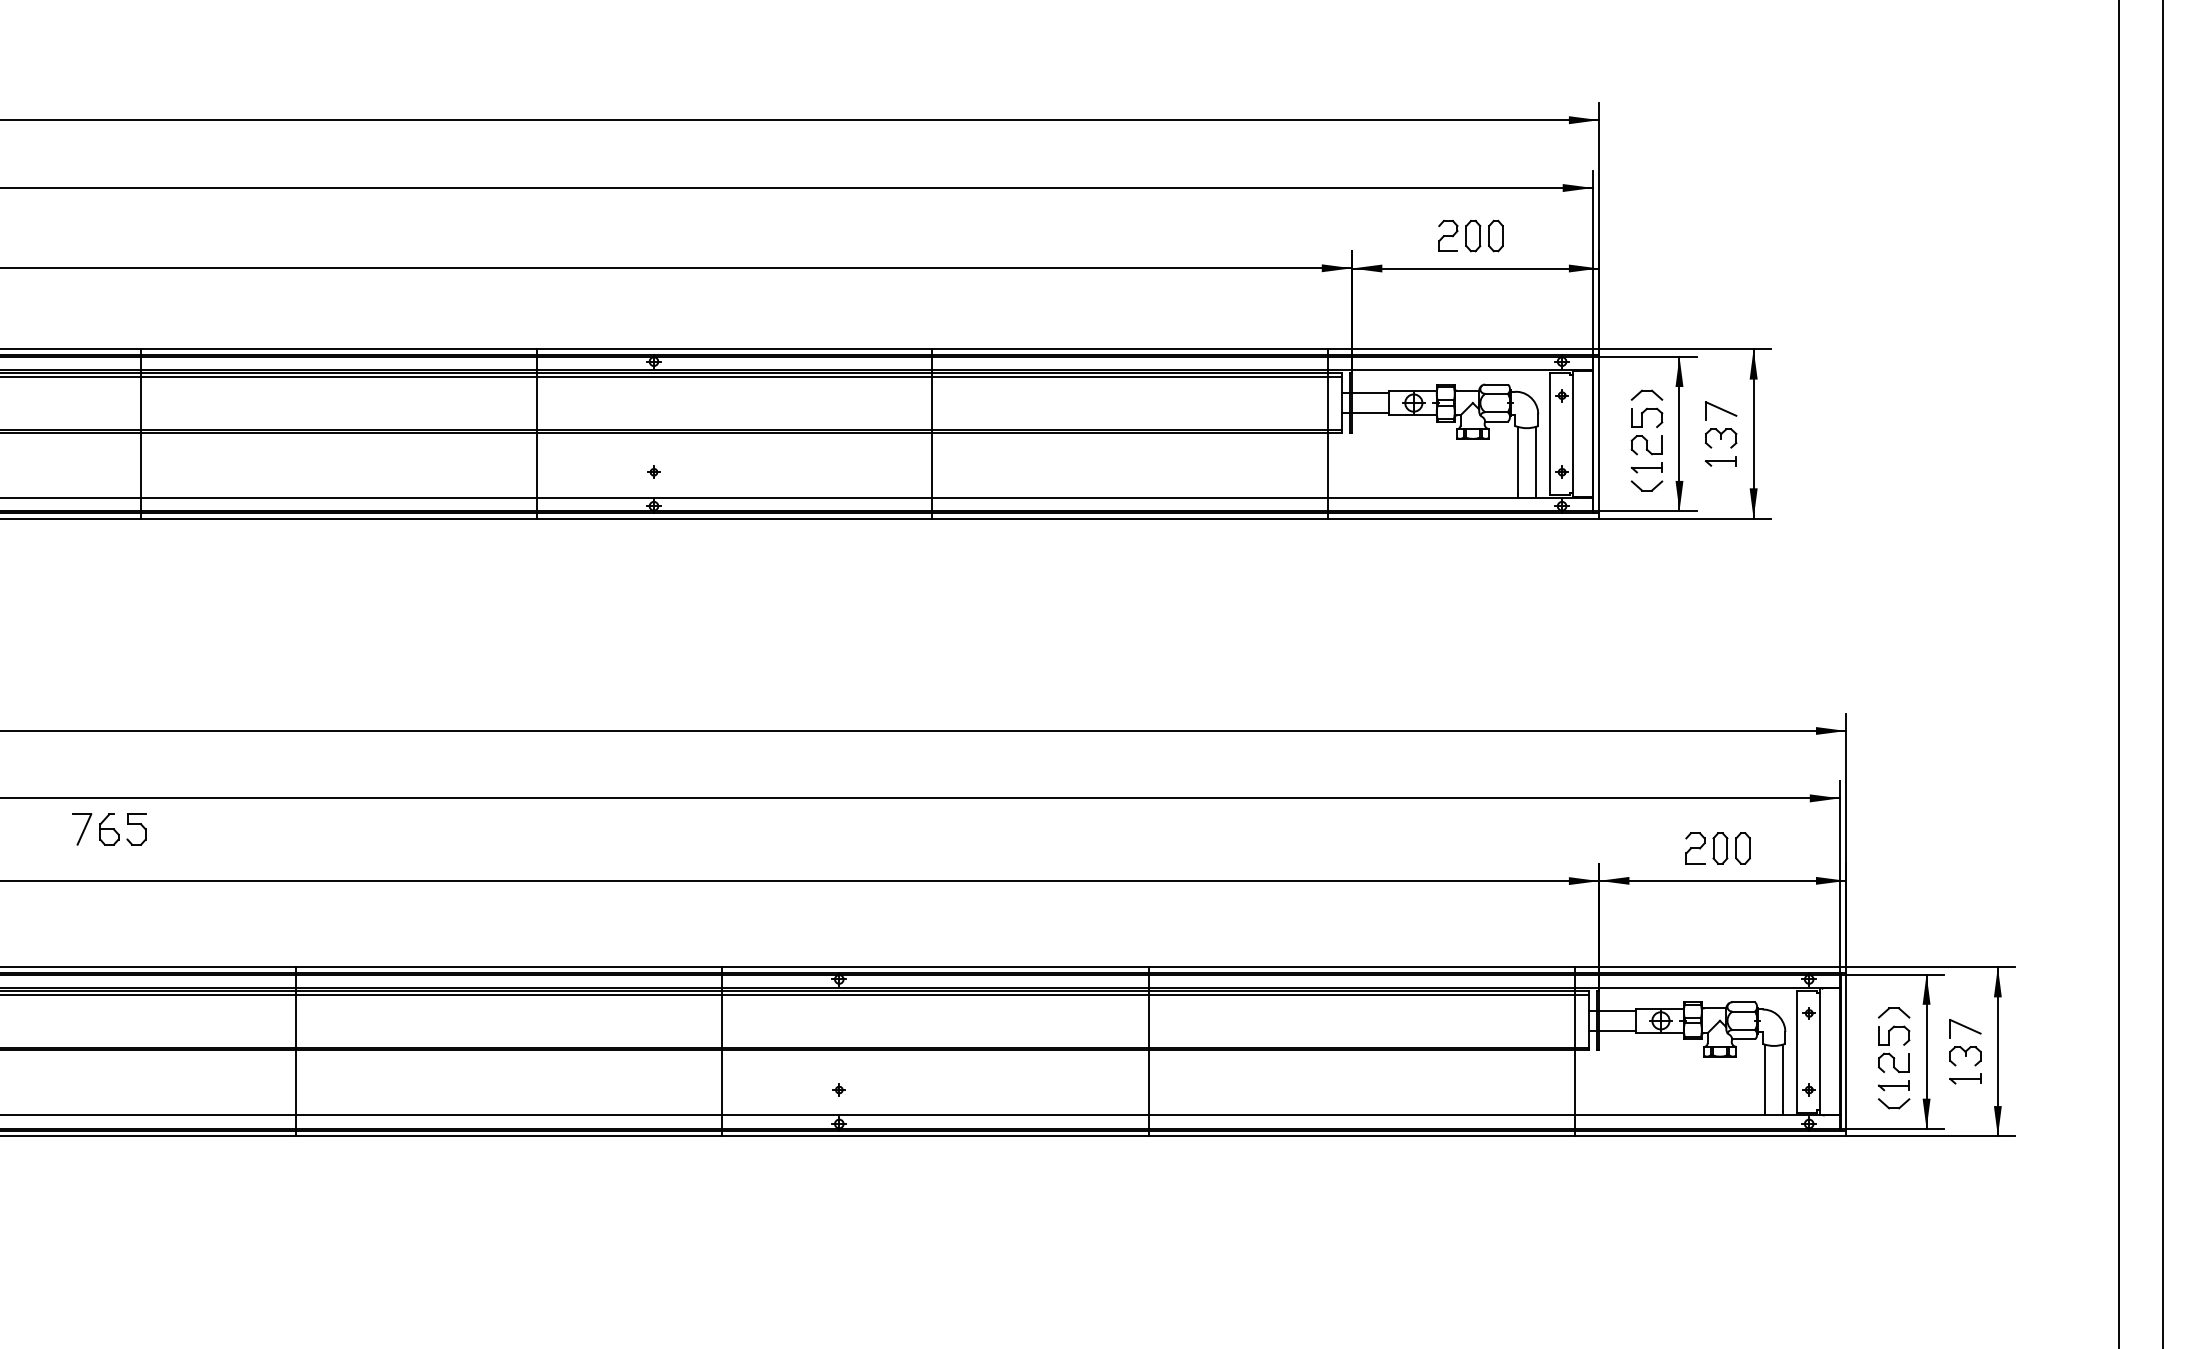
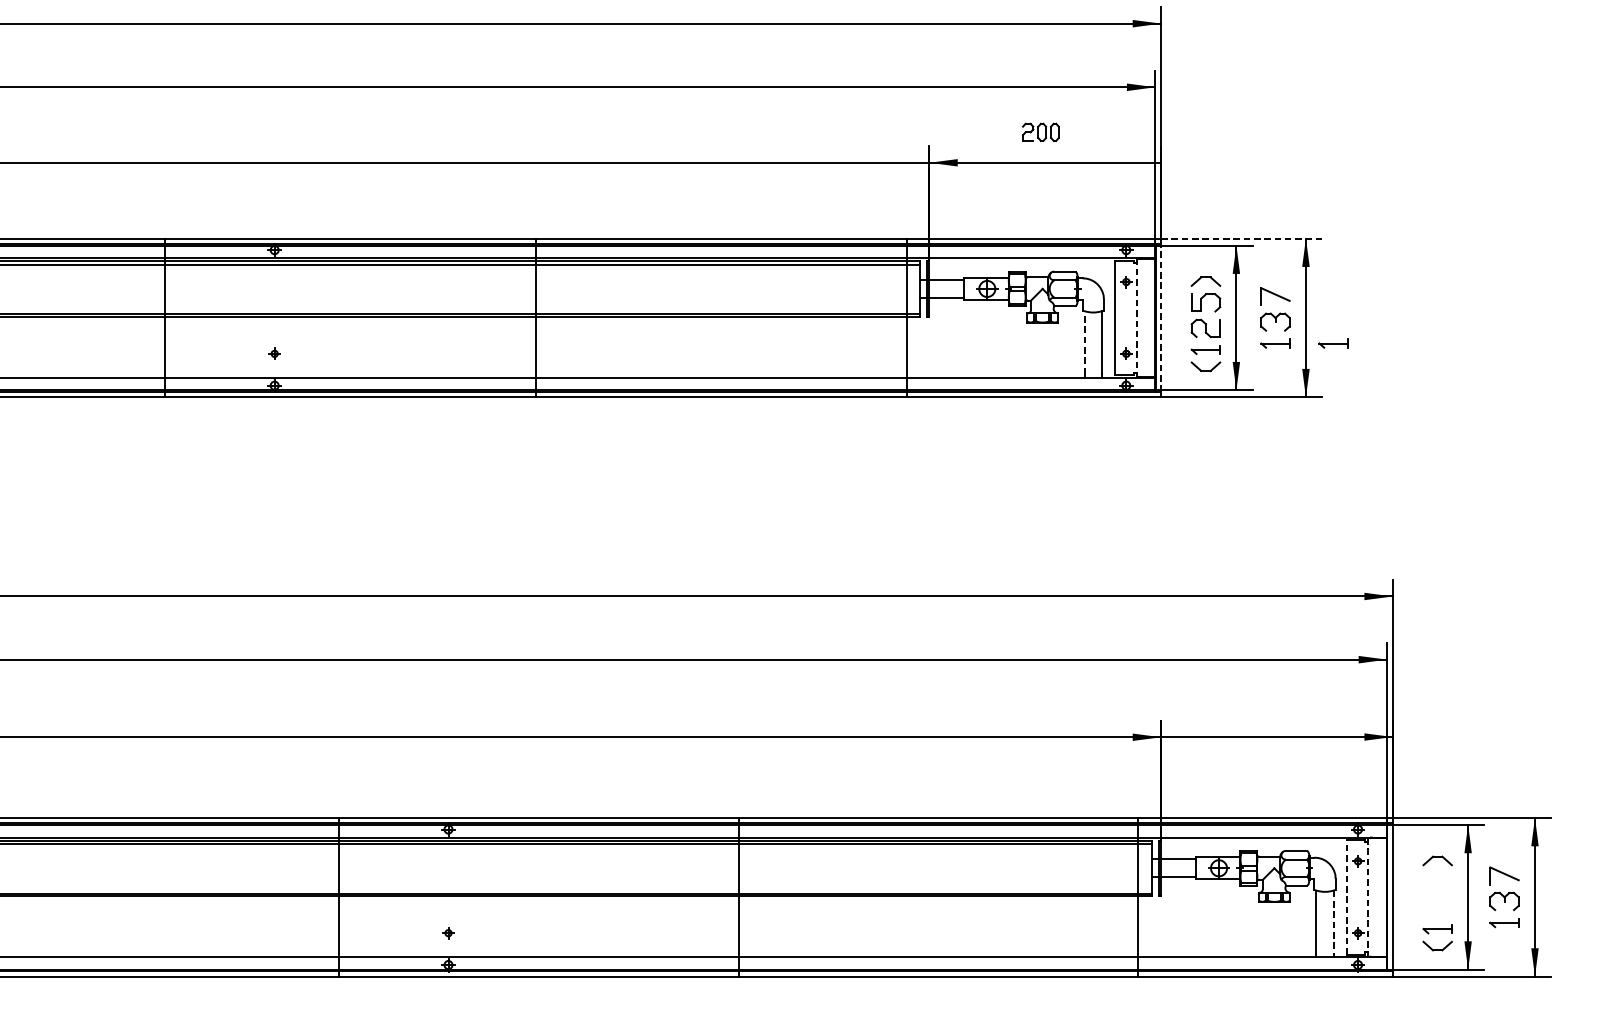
part: (1470, 235) -> (1040, 131), size x0.6
fill: (1336, 268) -> (914, 162), removed
fill: (1583, 268) -> (1146, 162), removed
line: (1685, 349) -> (1242, 238), solid -> dashed
line: (1599, 433) -> (1161, 317), solid -> dashed
line: (1573, 434) -> (1137, 318), solid -> dashed
line: (1517, 460) -> (1084, 342), solid -> dashed
part: (1782, 461) -> (1333, 343), added
part: (1717, 848) -> (1272, 706), removed
fill: (1614, 880) -> (1175, 736), removed
part: (1894, 1048) -> (1438, 894), removed
line: (1797, 1051) -> (1347, 897), solid -> dashed
line: (1820, 1052) -> (1368, 898), solid -> dashed
line: (1783, 1078) -> (1333, 922), solid -> dashed

